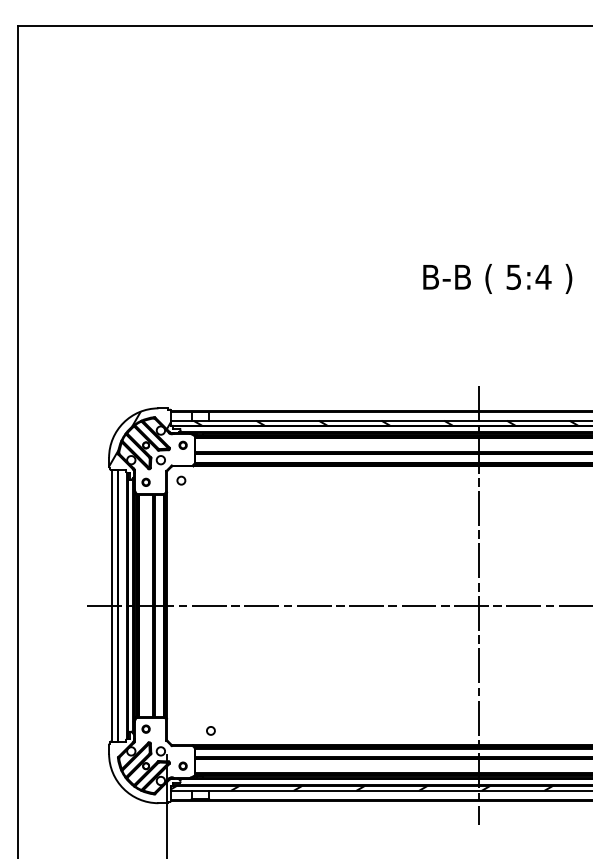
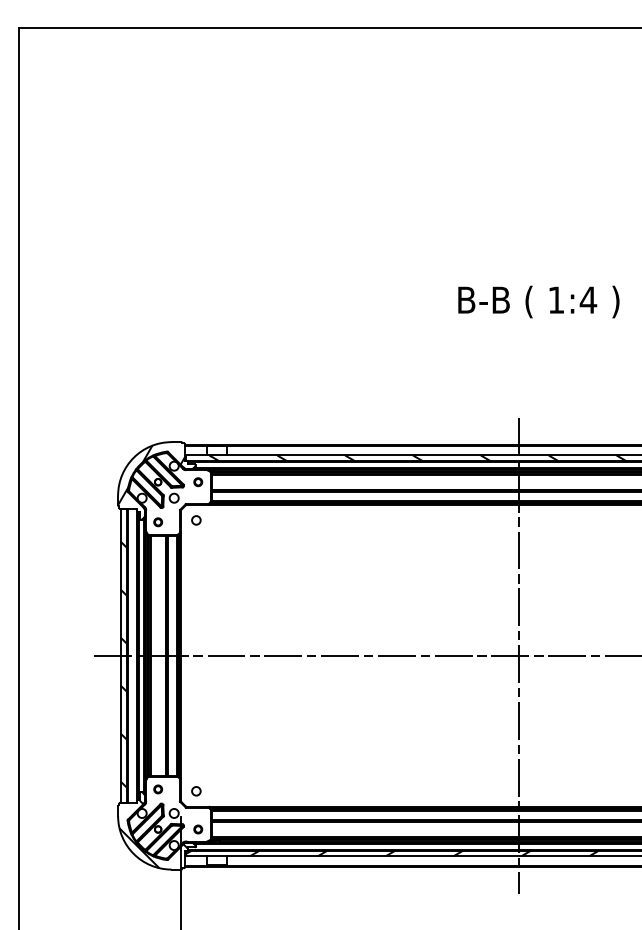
text: (514, 276) -> (556, 299), 5:4 -> 1:4
hatch: (114, 613) -> (123, 664), added
circle: (211, 731) -> (196, 791), moved
hatch: (141, 770) -> (153, 834), added

